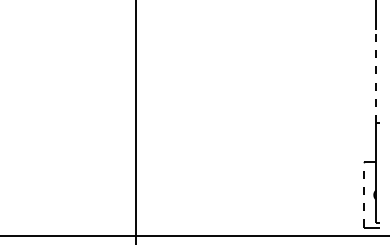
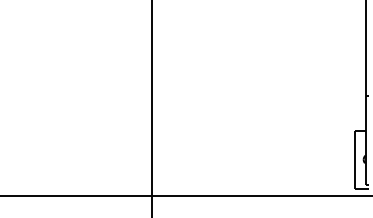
line: (376, 76) -> (365, 54), dashed -> solid
line: (363, 194) -> (354, 159), dashed -> solid

